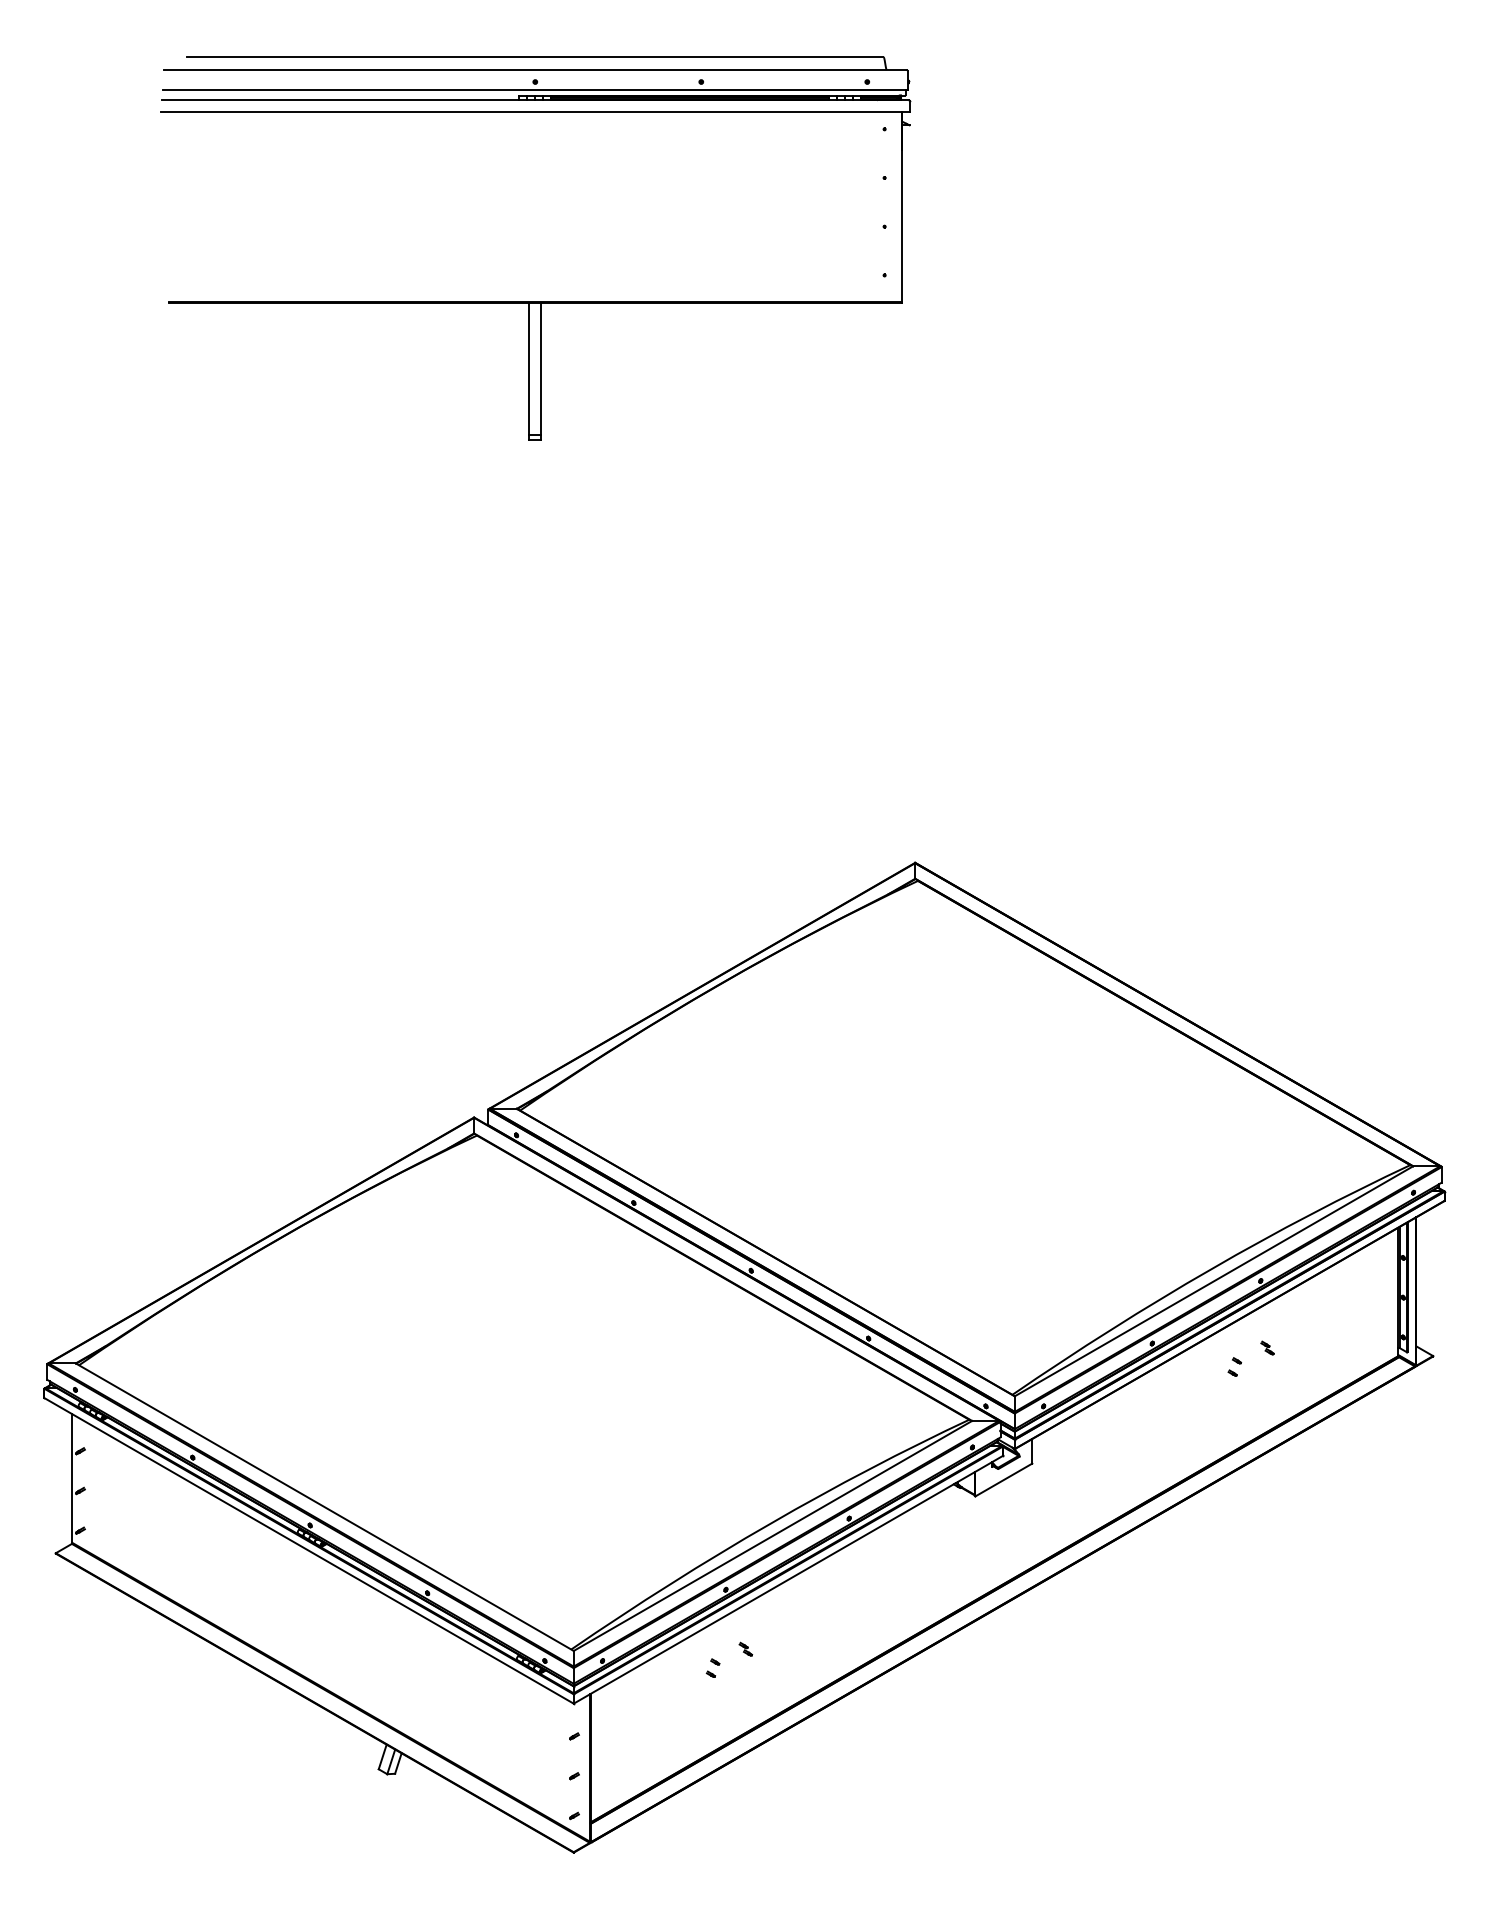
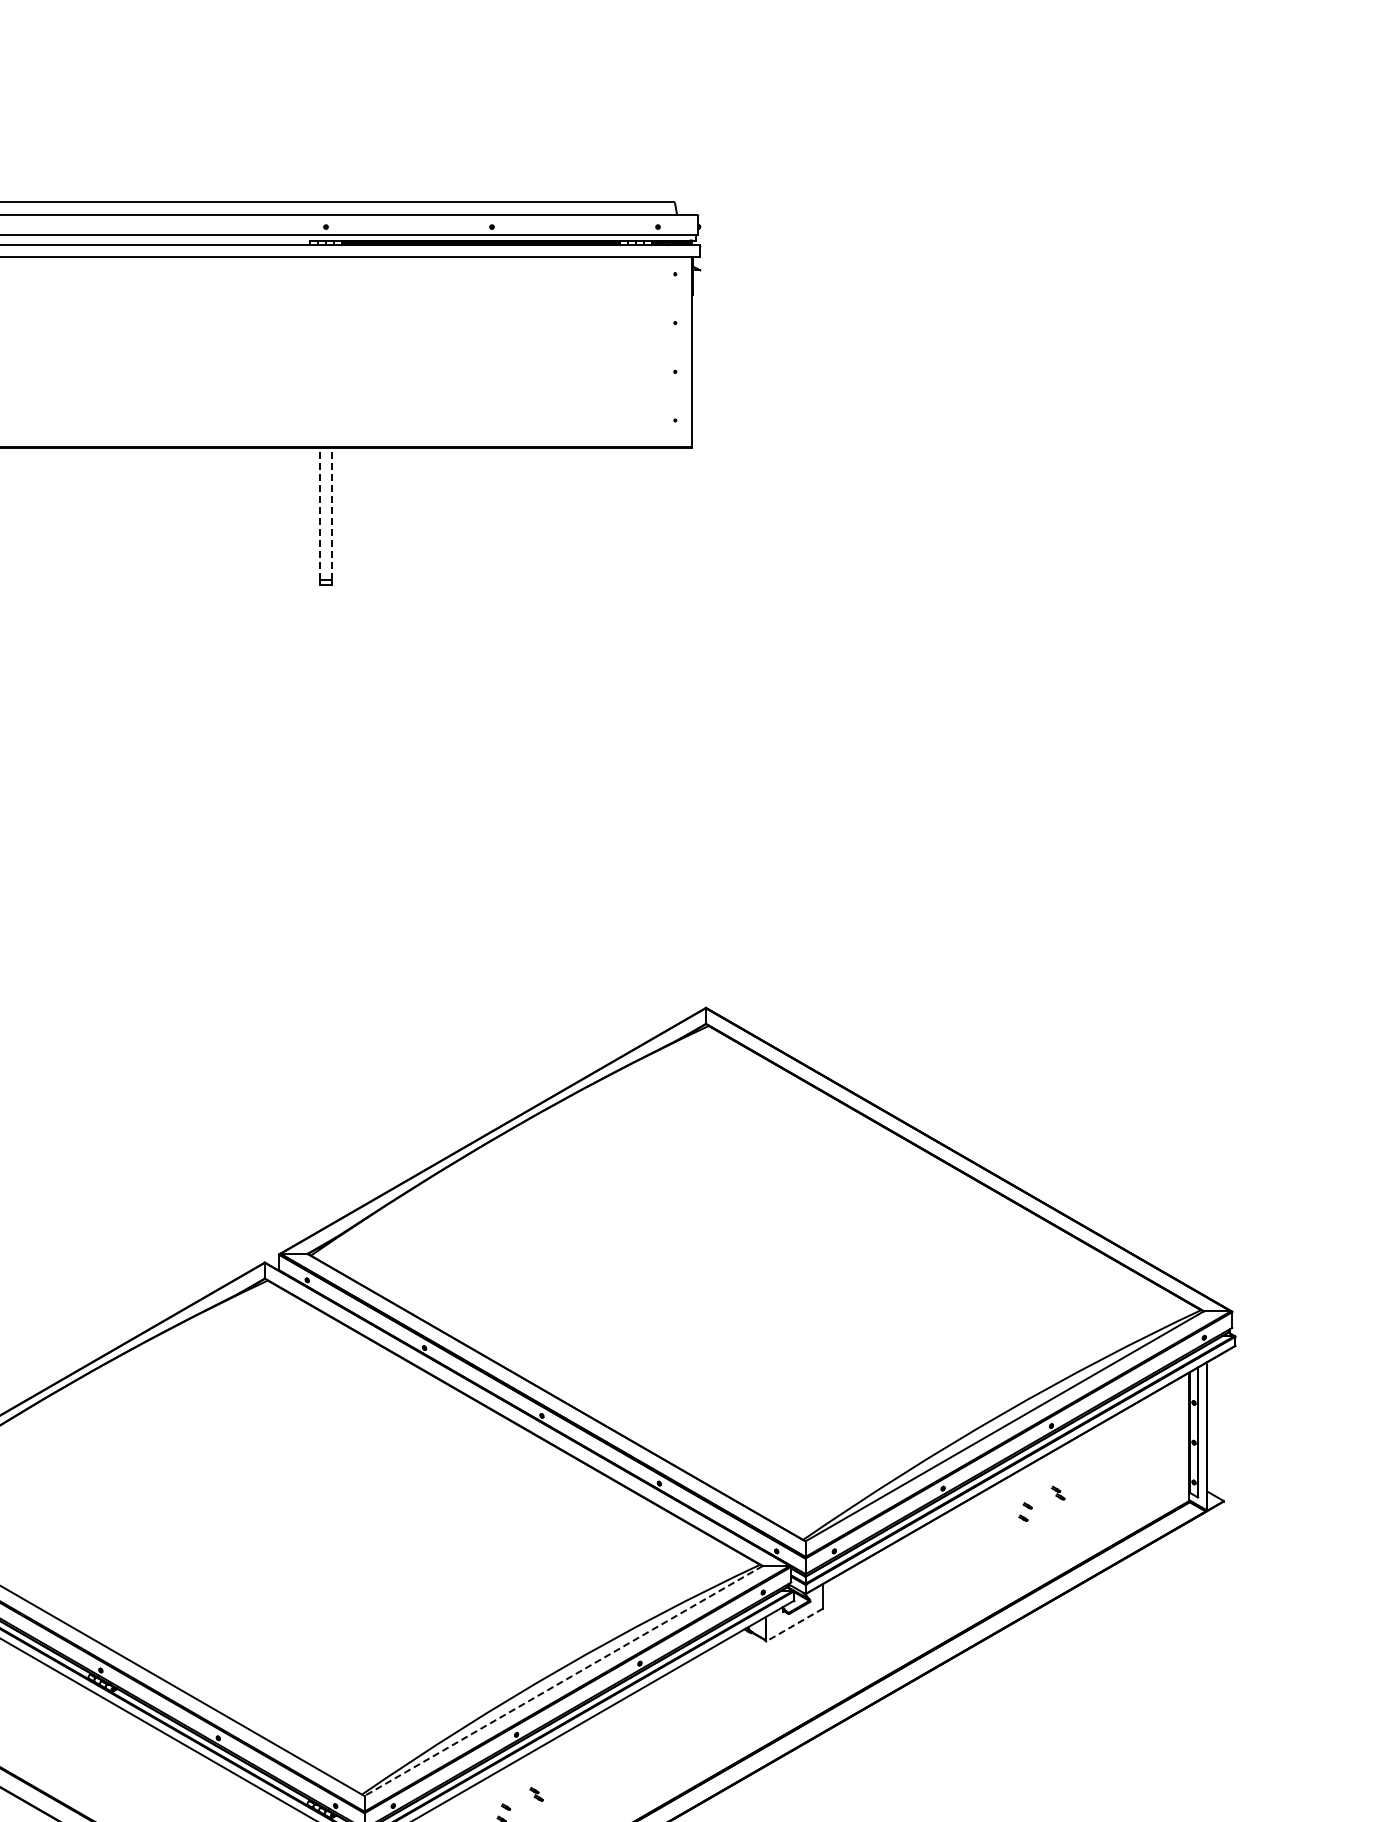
line: (529, 368) -> (320, 513), solid -> dashed
line: (541, 368) -> (332, 513), solid -> dashed
line: (1003, 1480) -> (794, 1625), solid -> dashed
line: (772, 1536) -> (563, 1681), solid -> dashed

